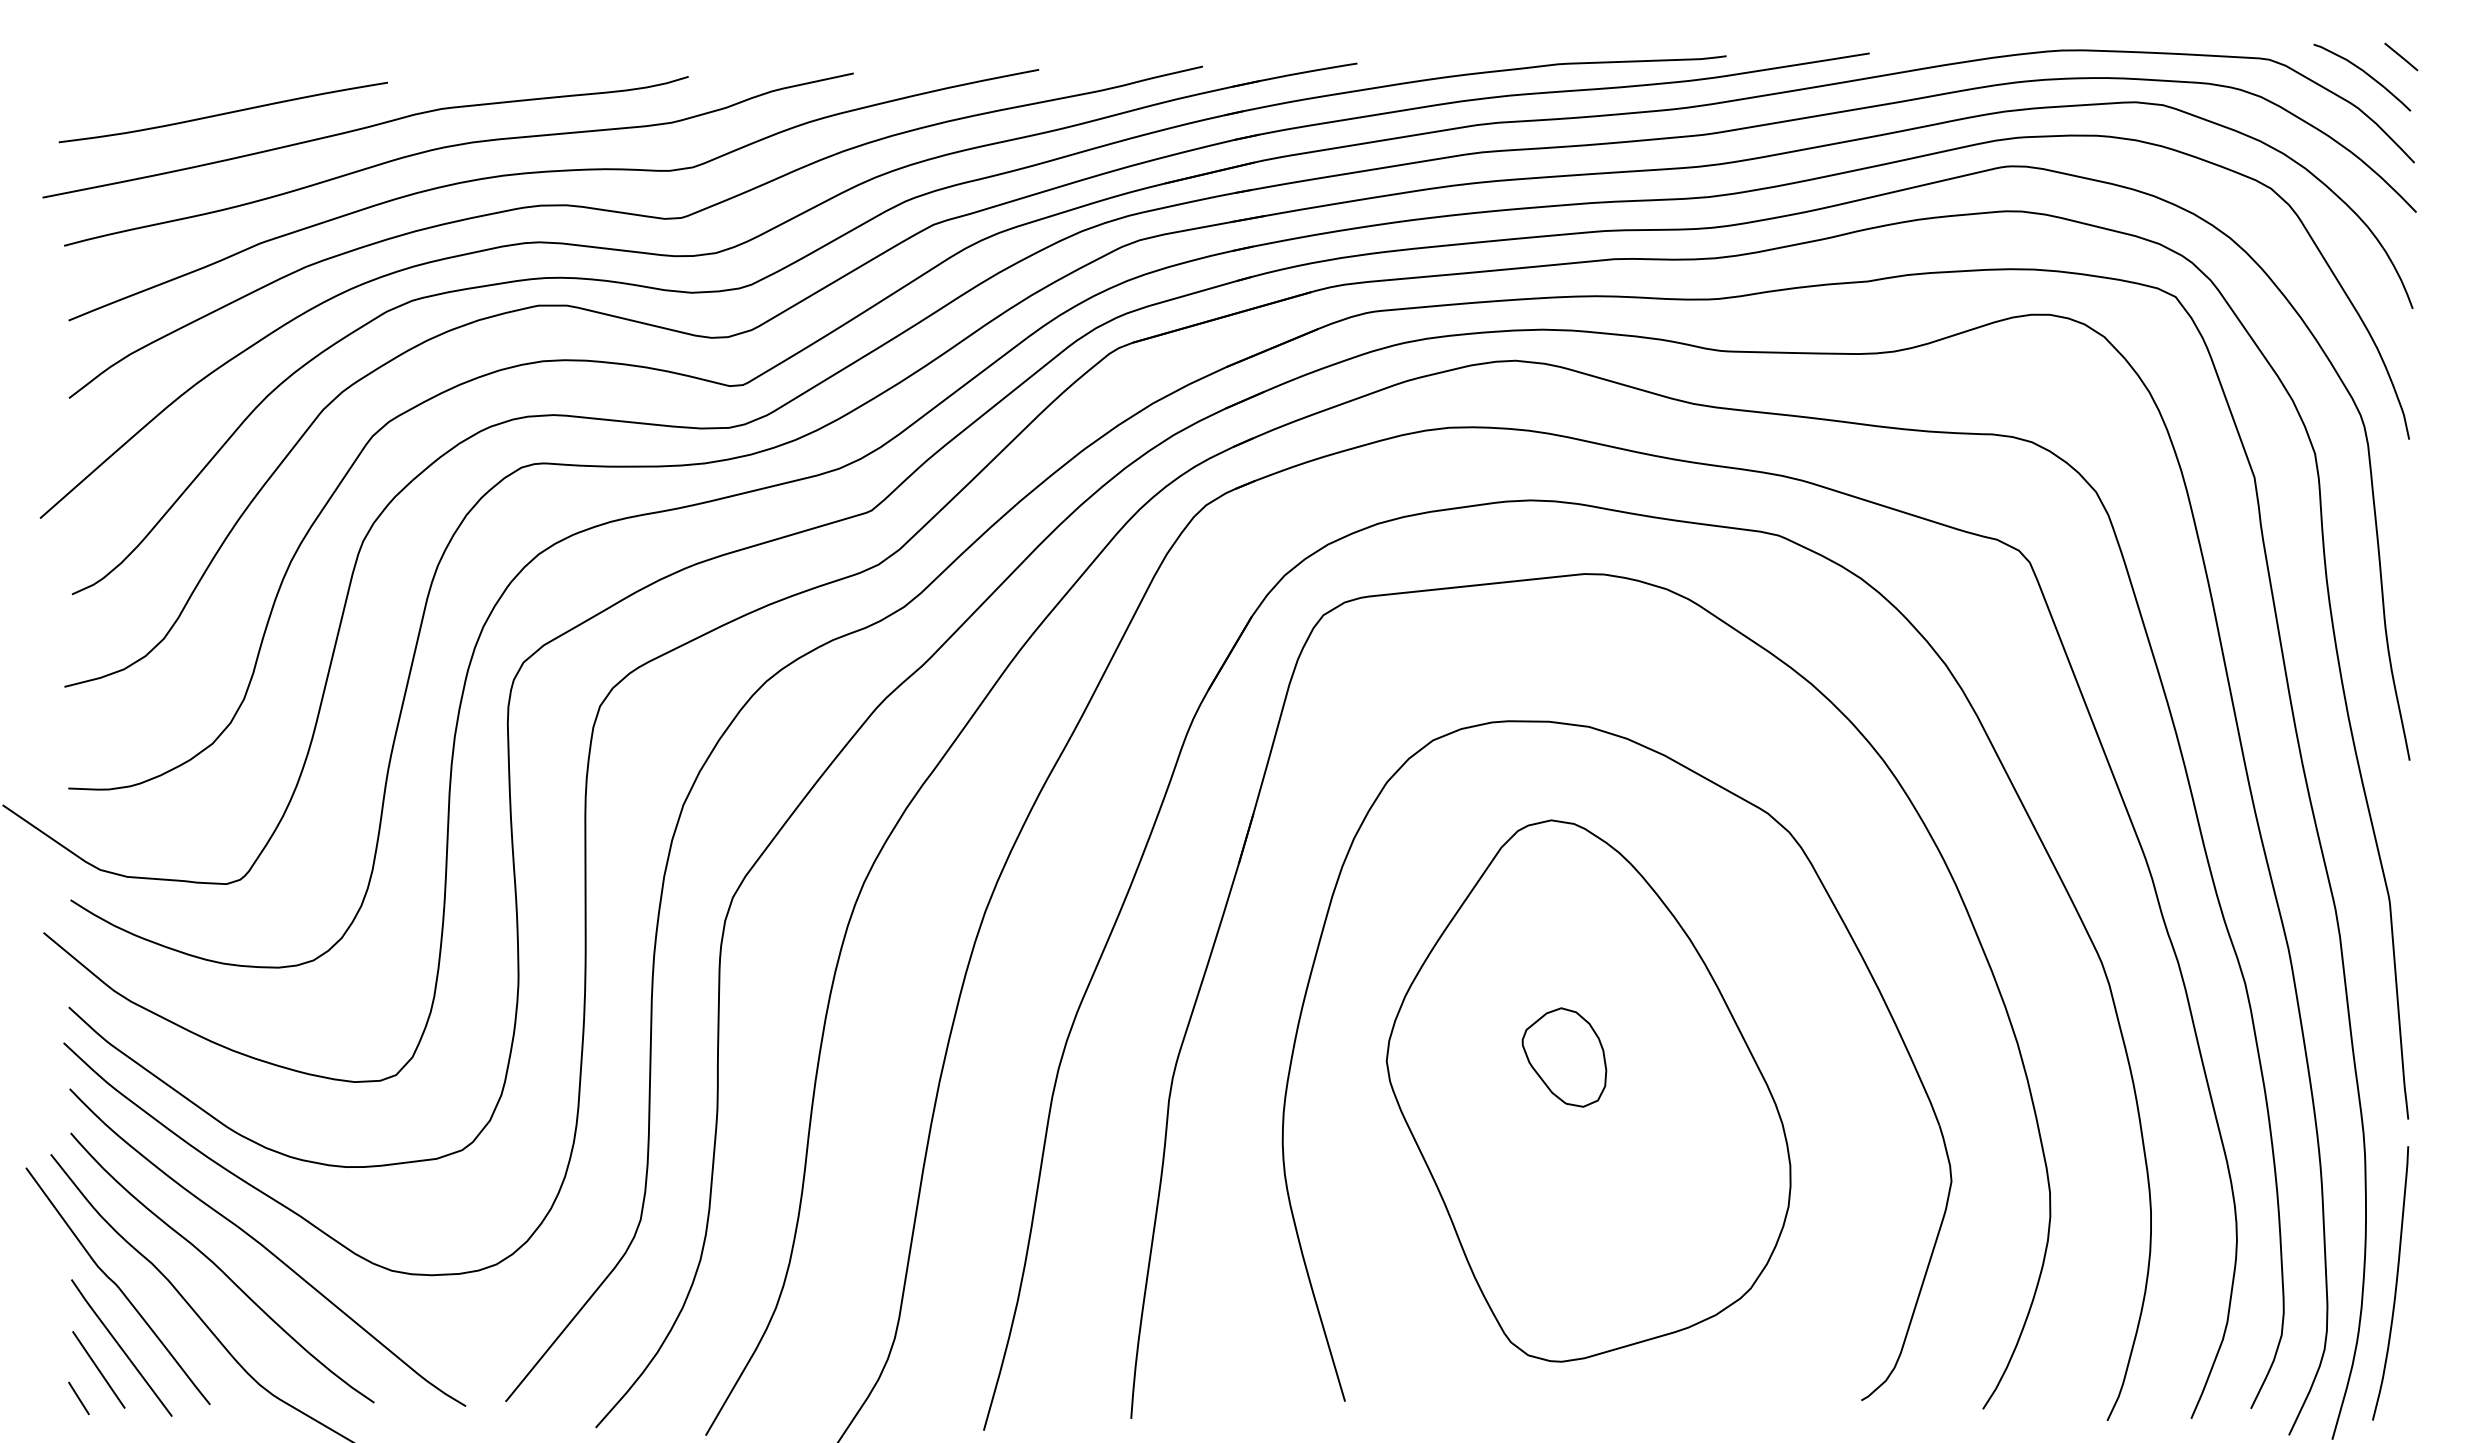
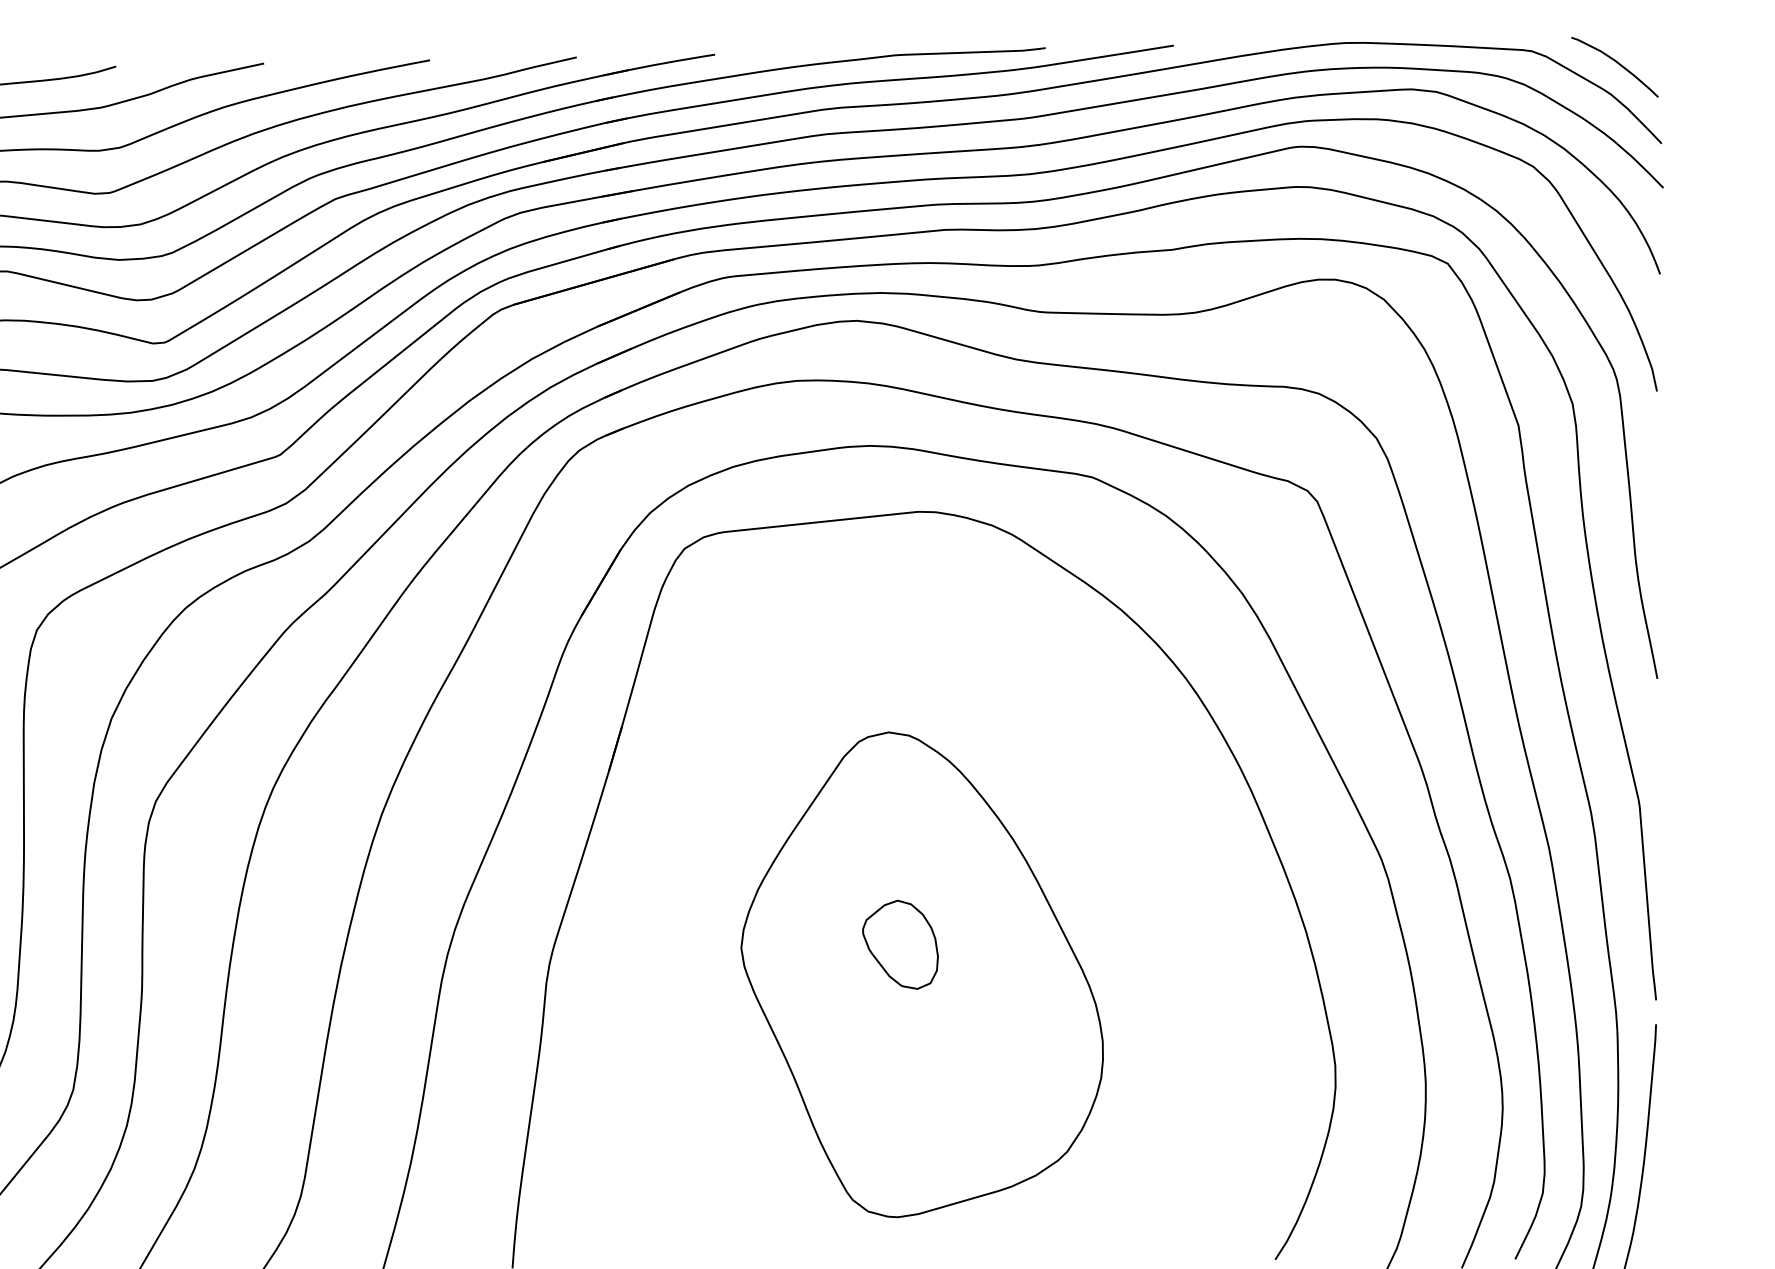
line: (2401, 56) -> (1650, 48), removed
part: (1846, 930) -> (1153, 831), removed

